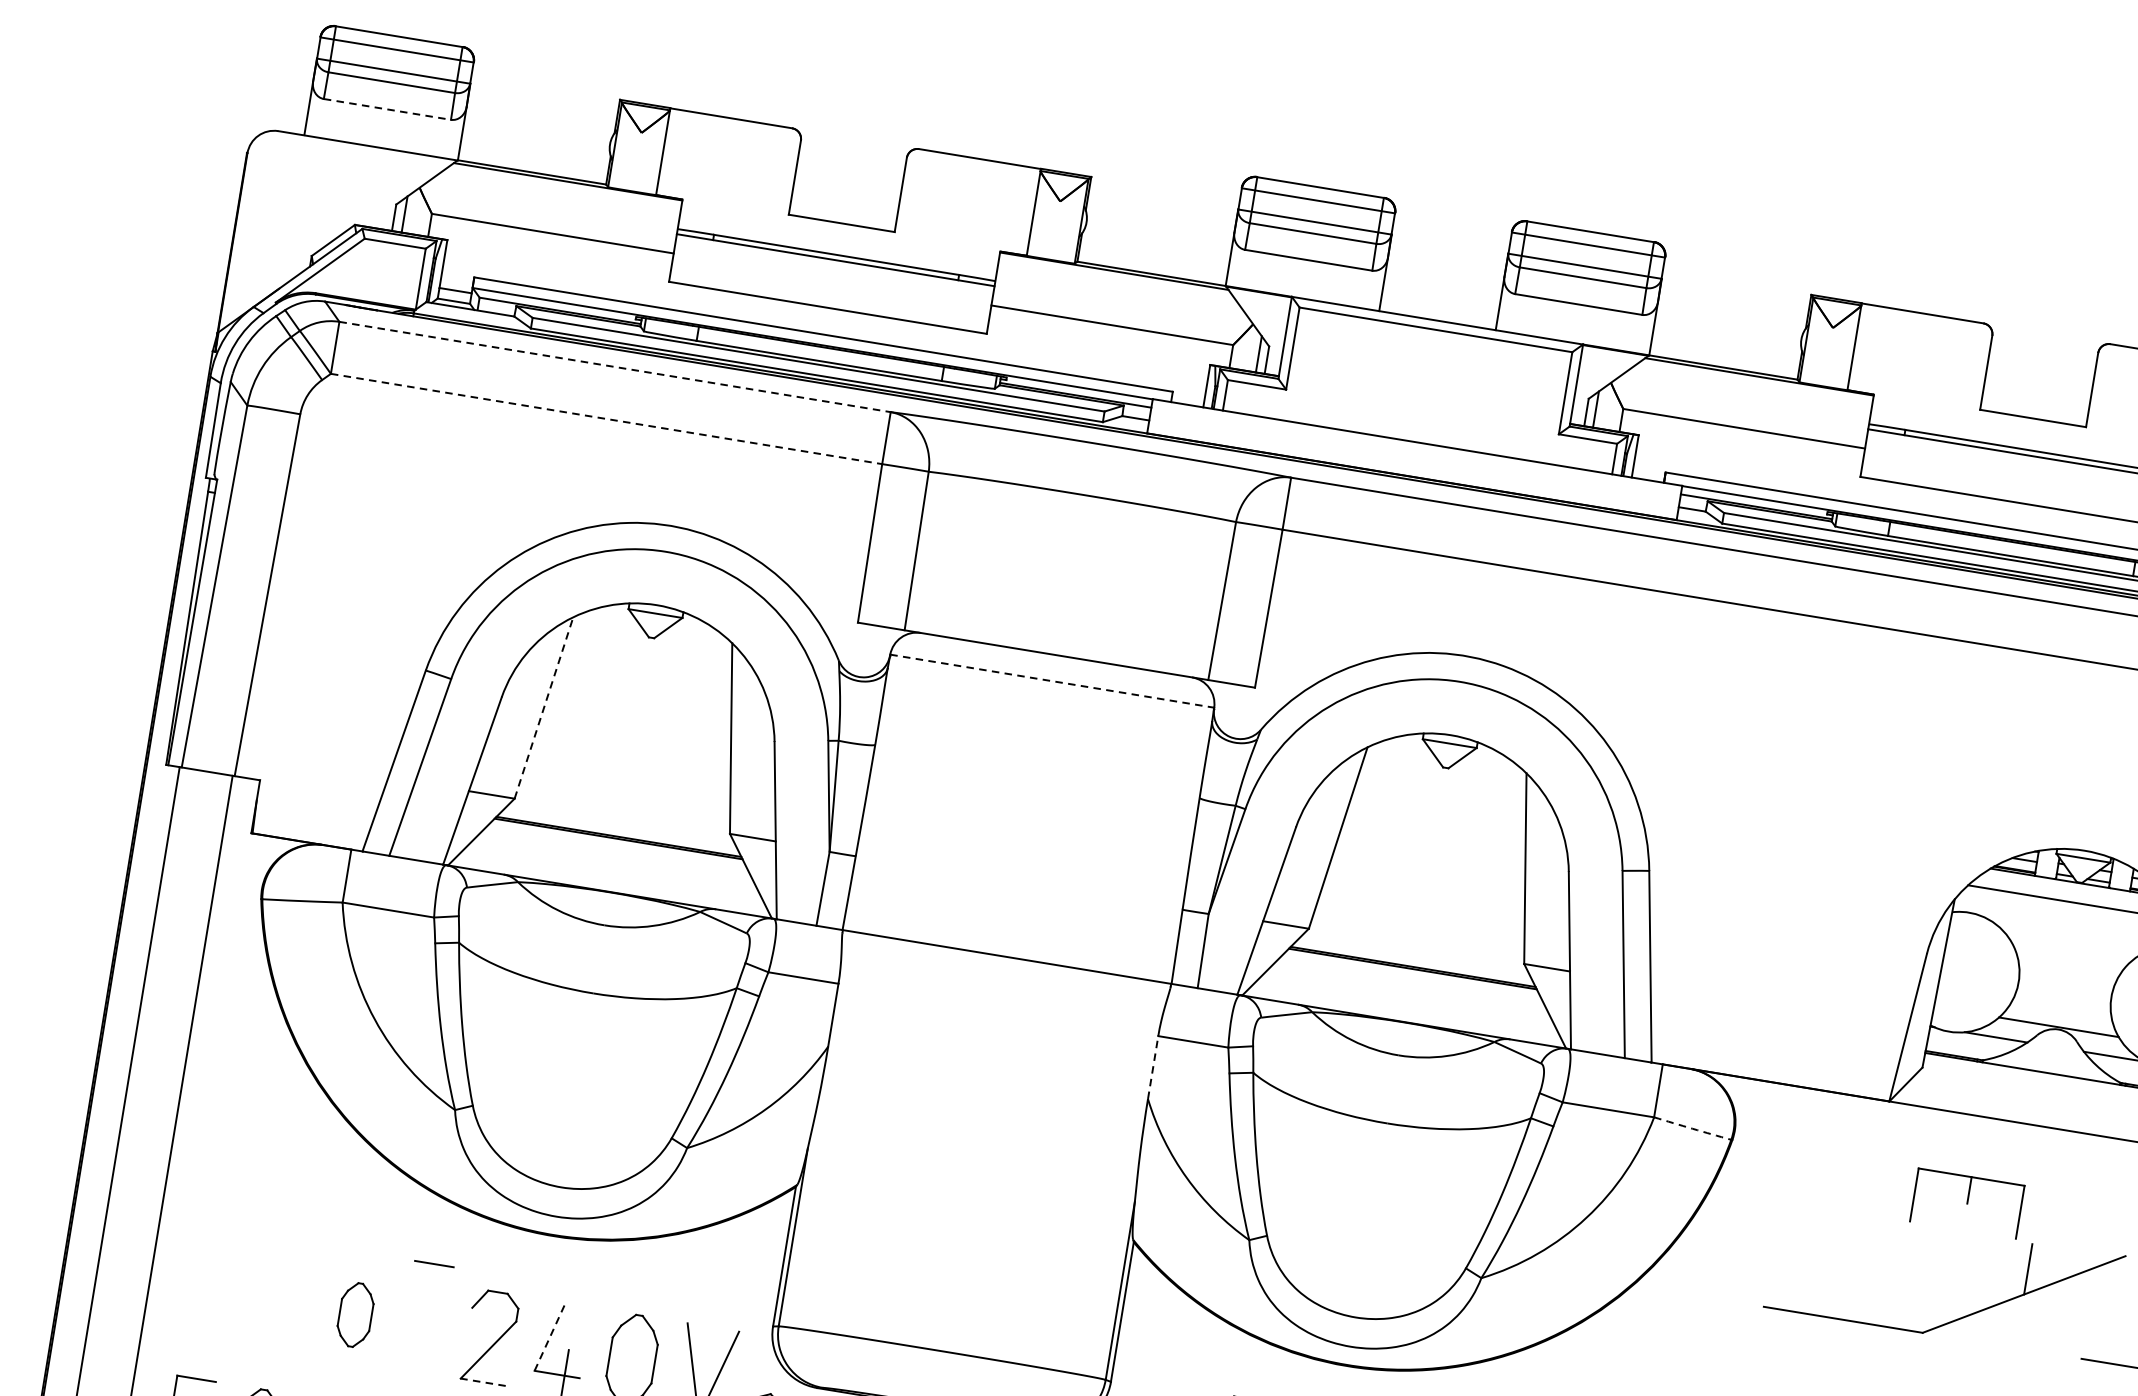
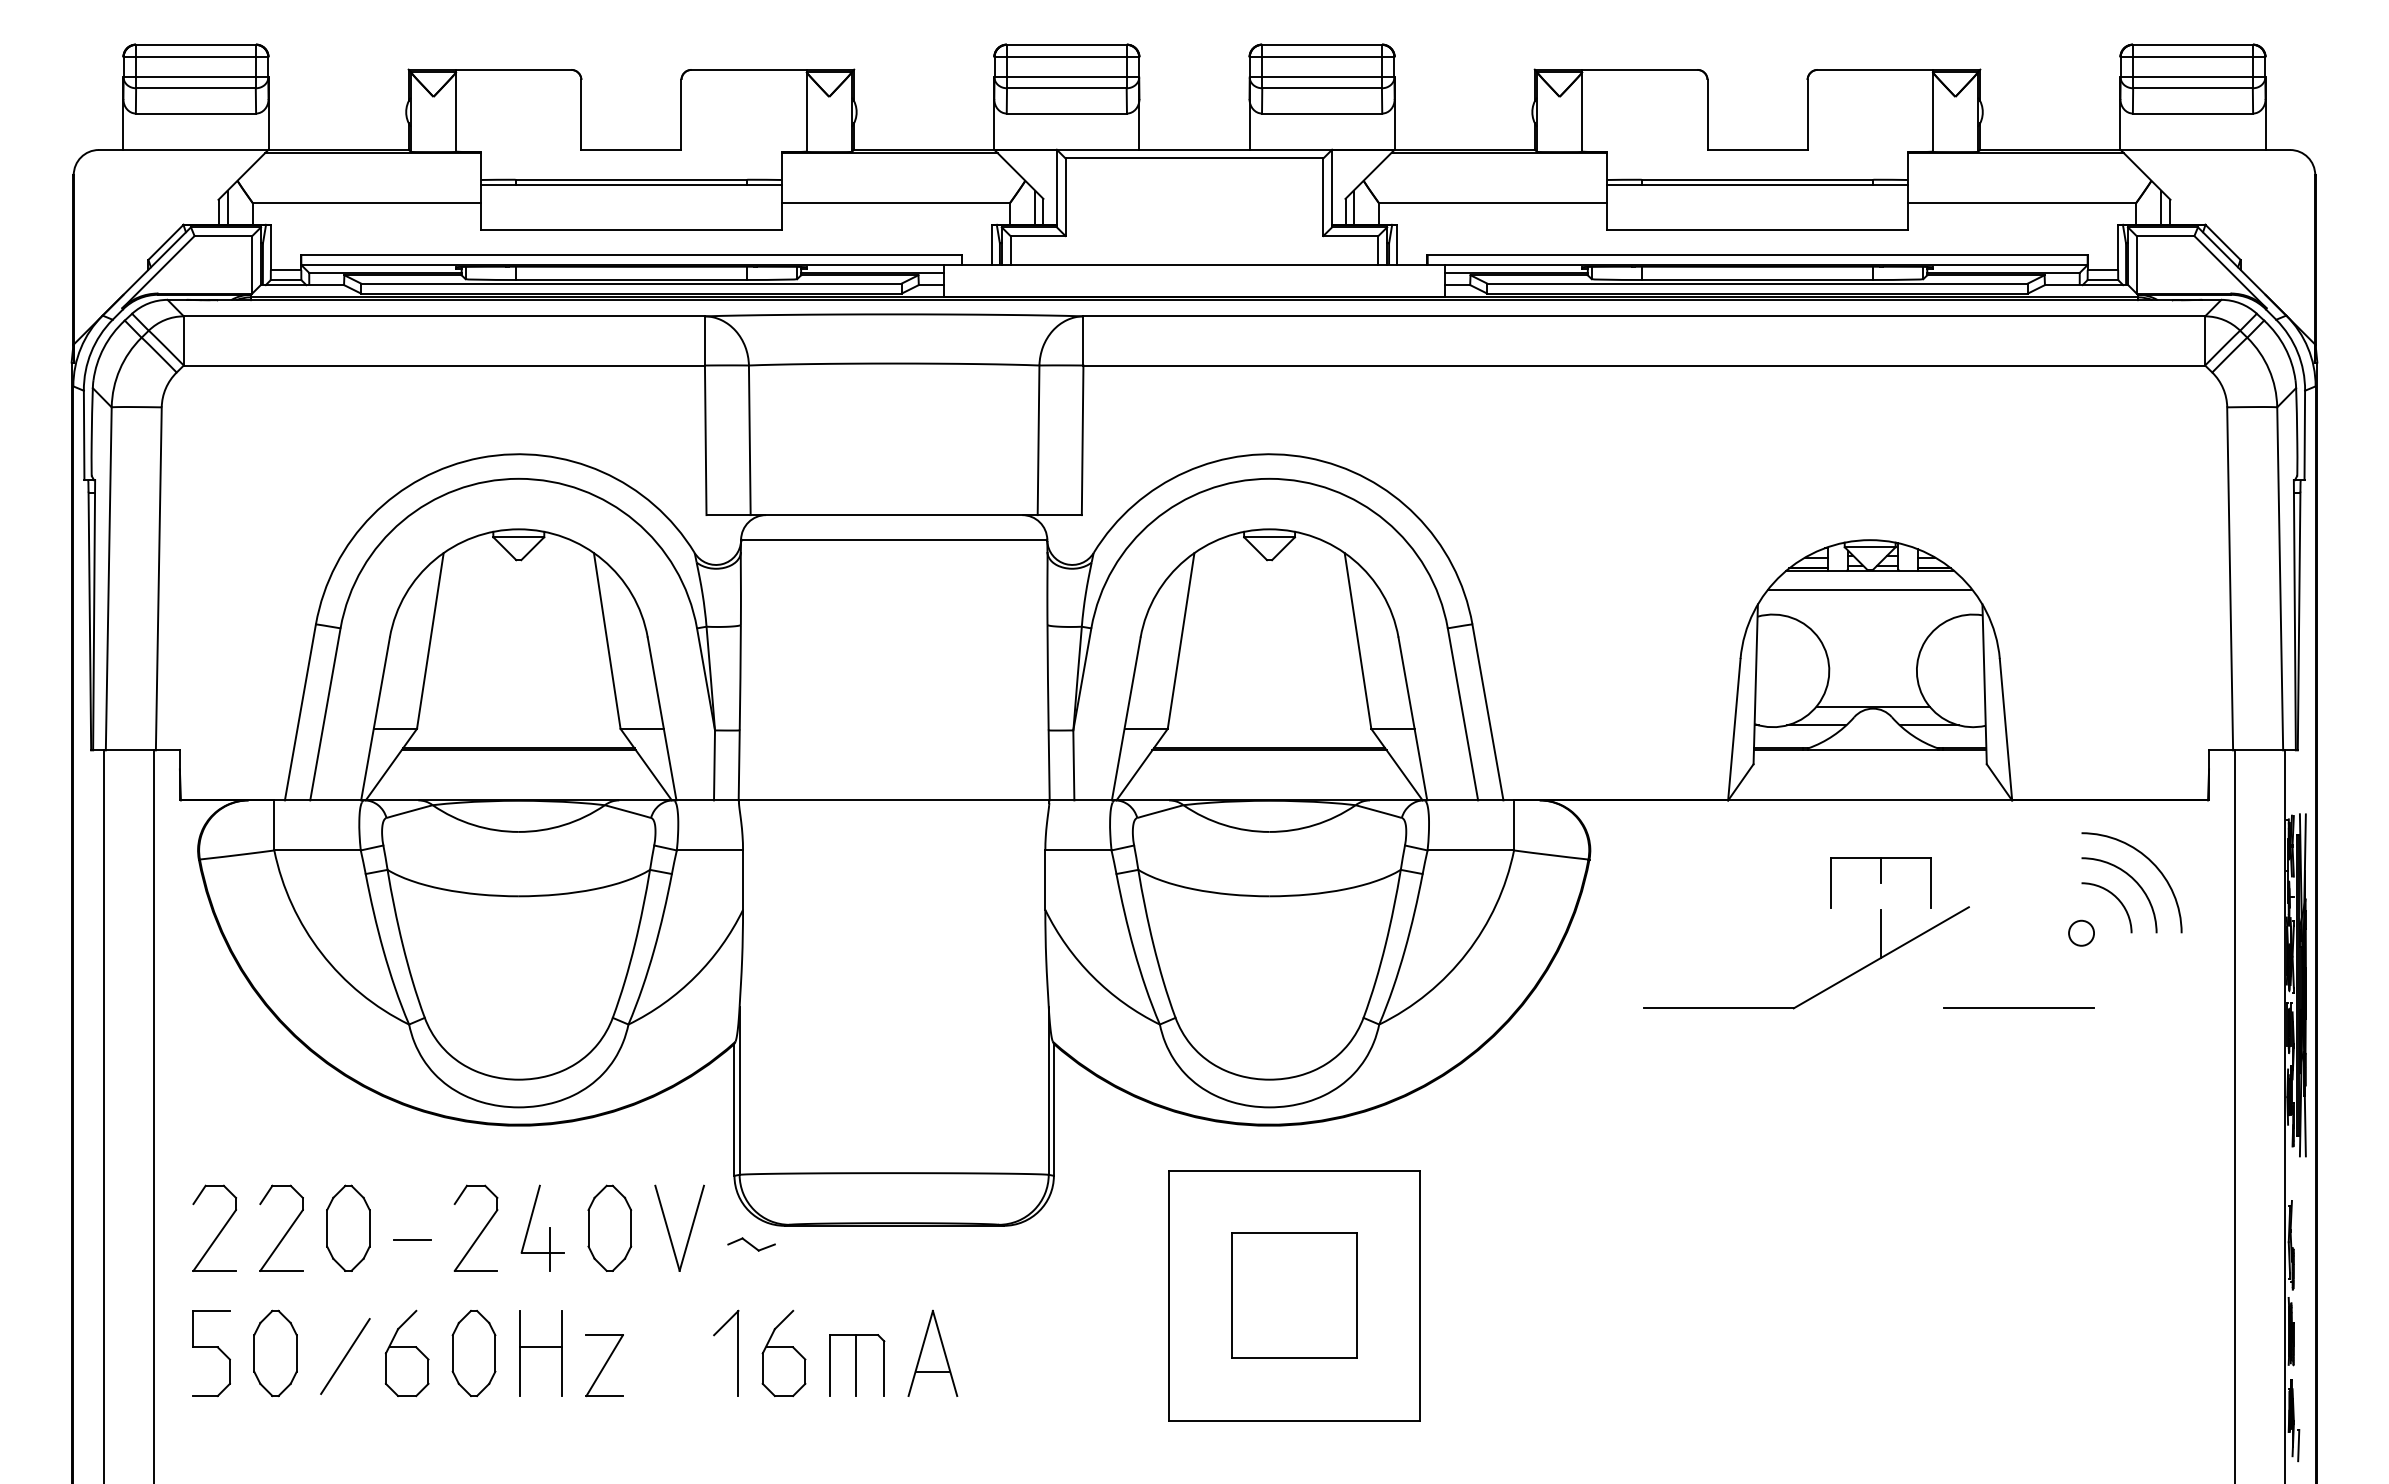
line: (387, 109) -> (196, 113), dashed -> solid
line: (615, 367) -> (444, 316), dashed -> solid
line: (606, 418) -> (444, 365), dashed -> solid
line: (1052, 681) -> (894, 539), dashed -> solid
line: (544, 707) -> (430, 640), dashed -> solid
line: (1153, 1067) -> (1045, 880), dashed -> solid
arc: (1692, 1129) -> (1551, 855), dashed -> solid
part: (1966, 1203) -> (1880, 882), moved
line: (434, 1263) -> (412, 1239), moved
part: (218, 1296) -> (219, 1231), added
part: (289, 1307) -> (286, 1231), added
part: (355, 1314) -> (348, 1227), size x1.43
line: (549, 1337) -> (530, 1219), dashed -> solid
line: (482, 1381) -> (475, 1270), dashed -> solid

